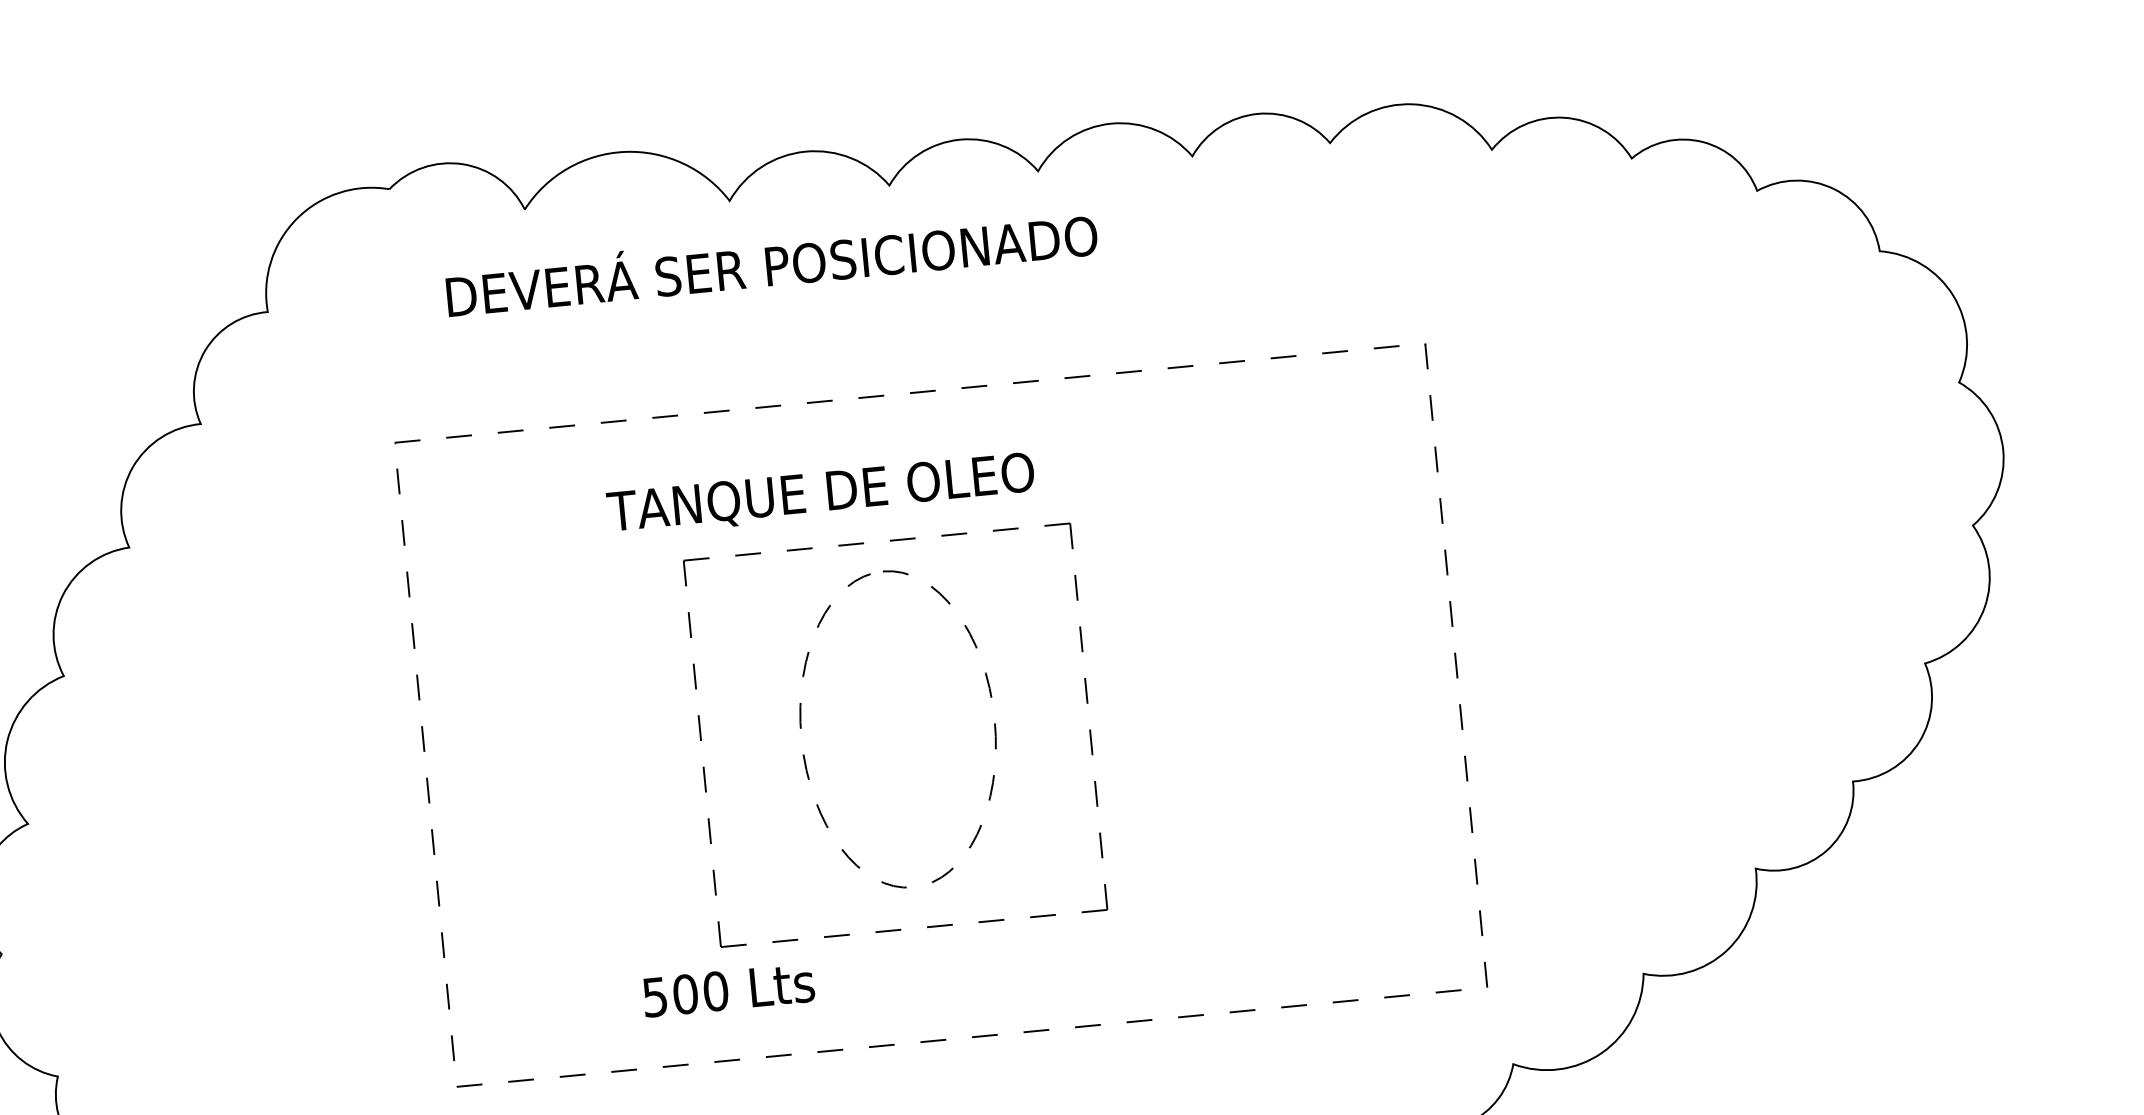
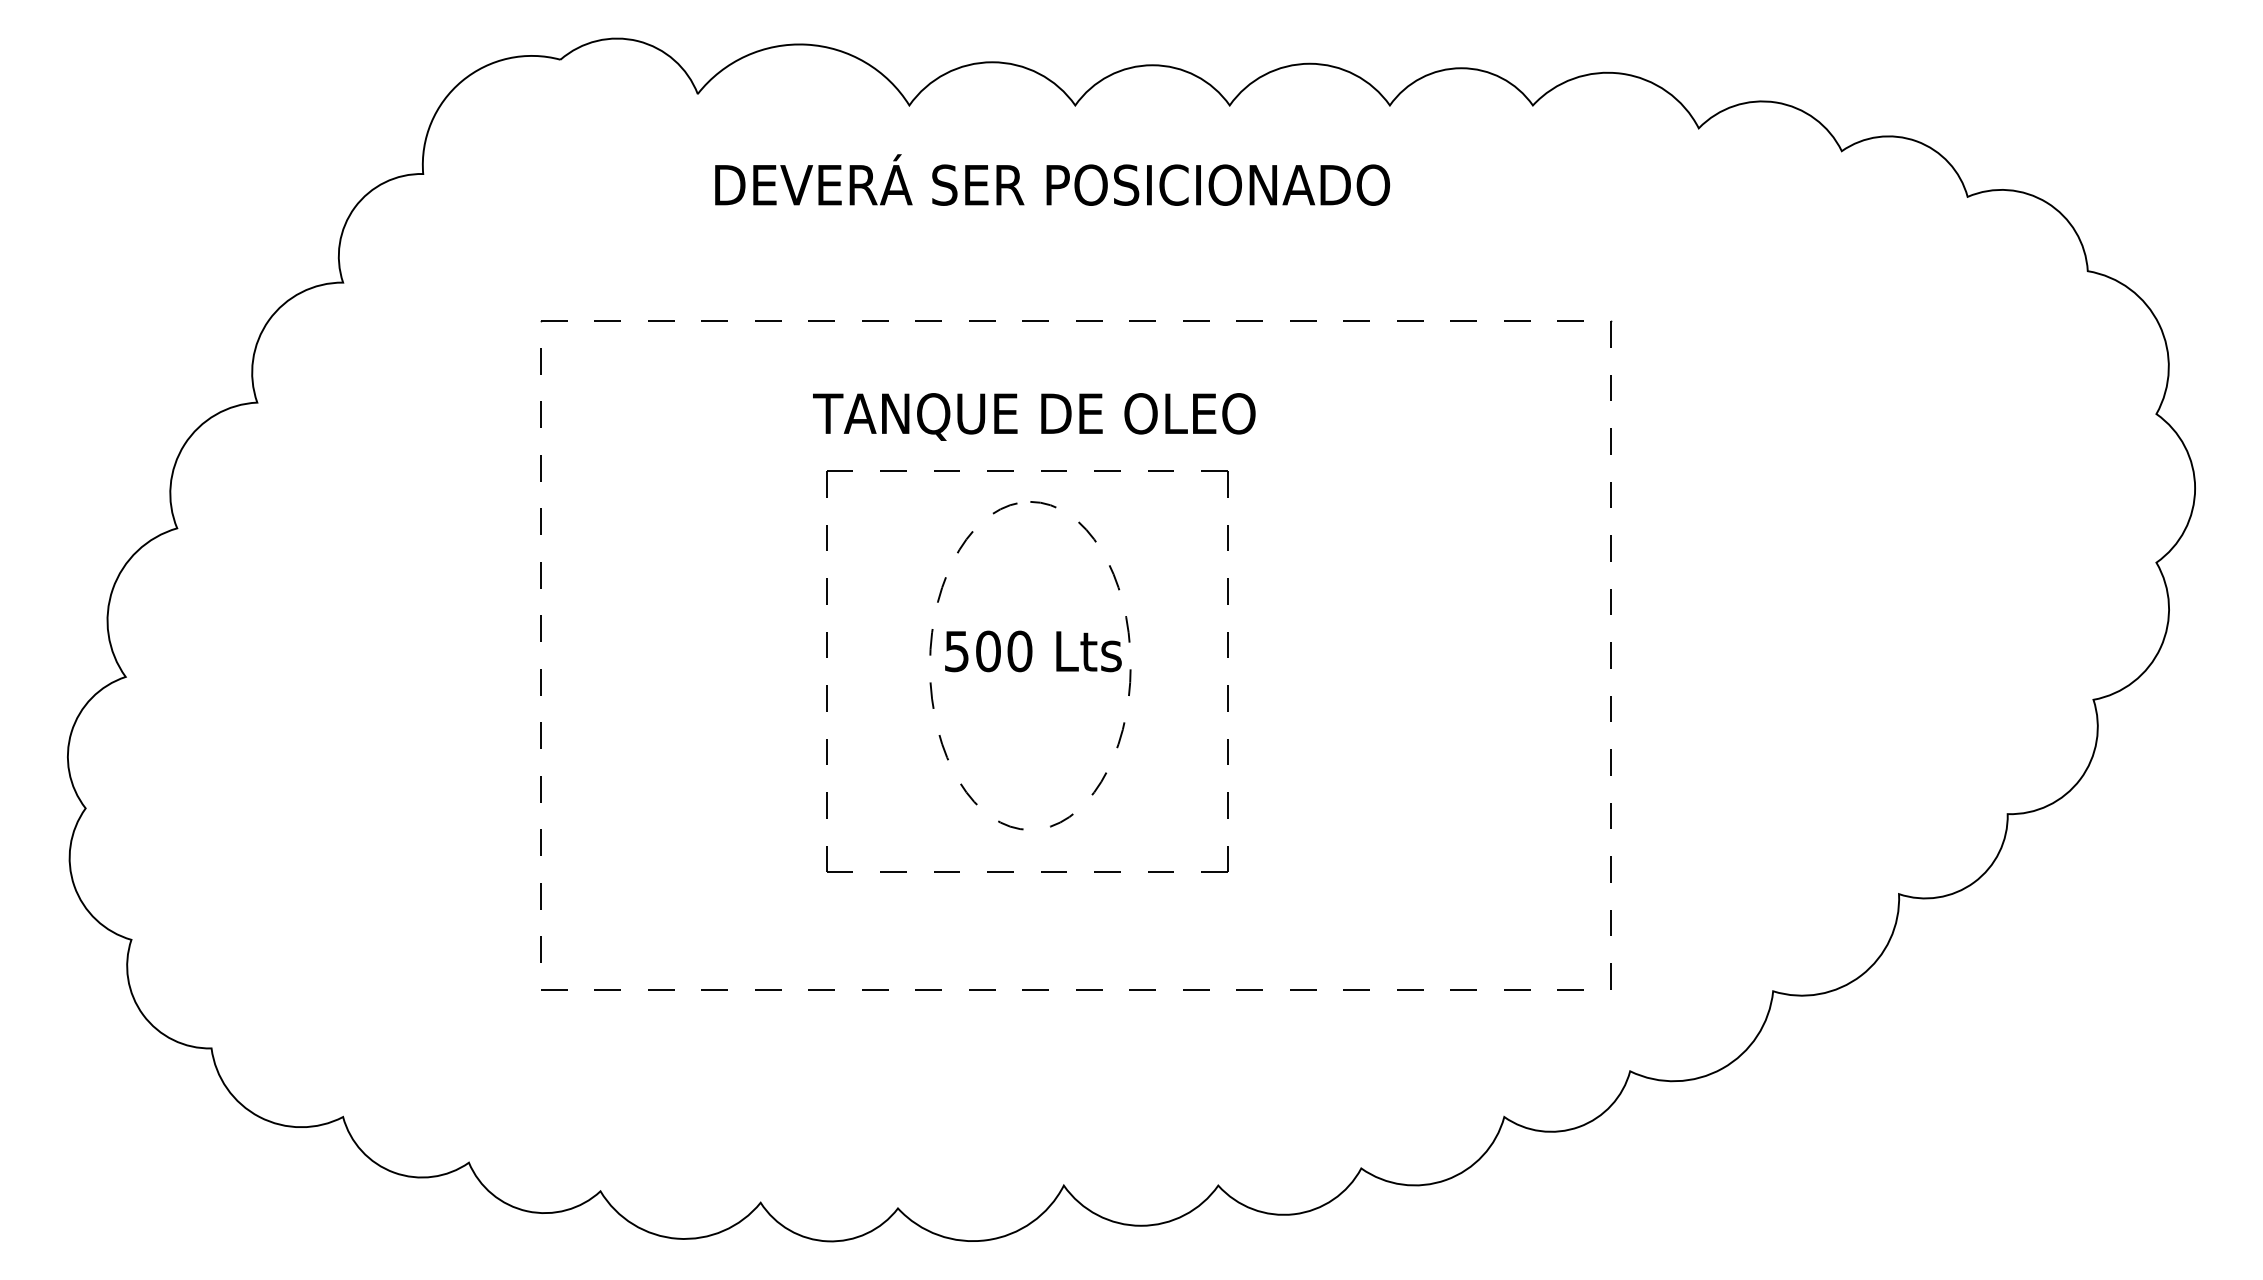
text: (771, 261) -> (1052, 179), moved
text: (821, 494) -> (1034, 416), moved
text: (728, 990) -> (1033, 651), moved

